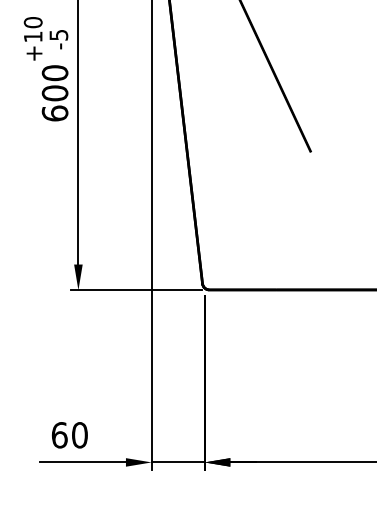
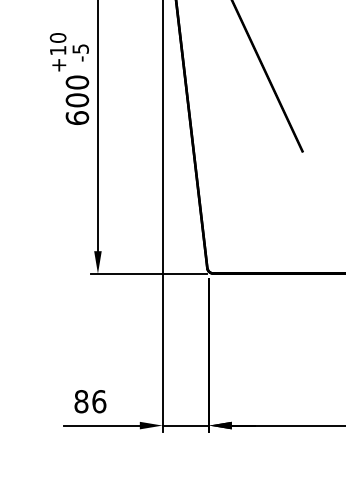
text: (69, 435) -> (90, 401), 60 -> 86

